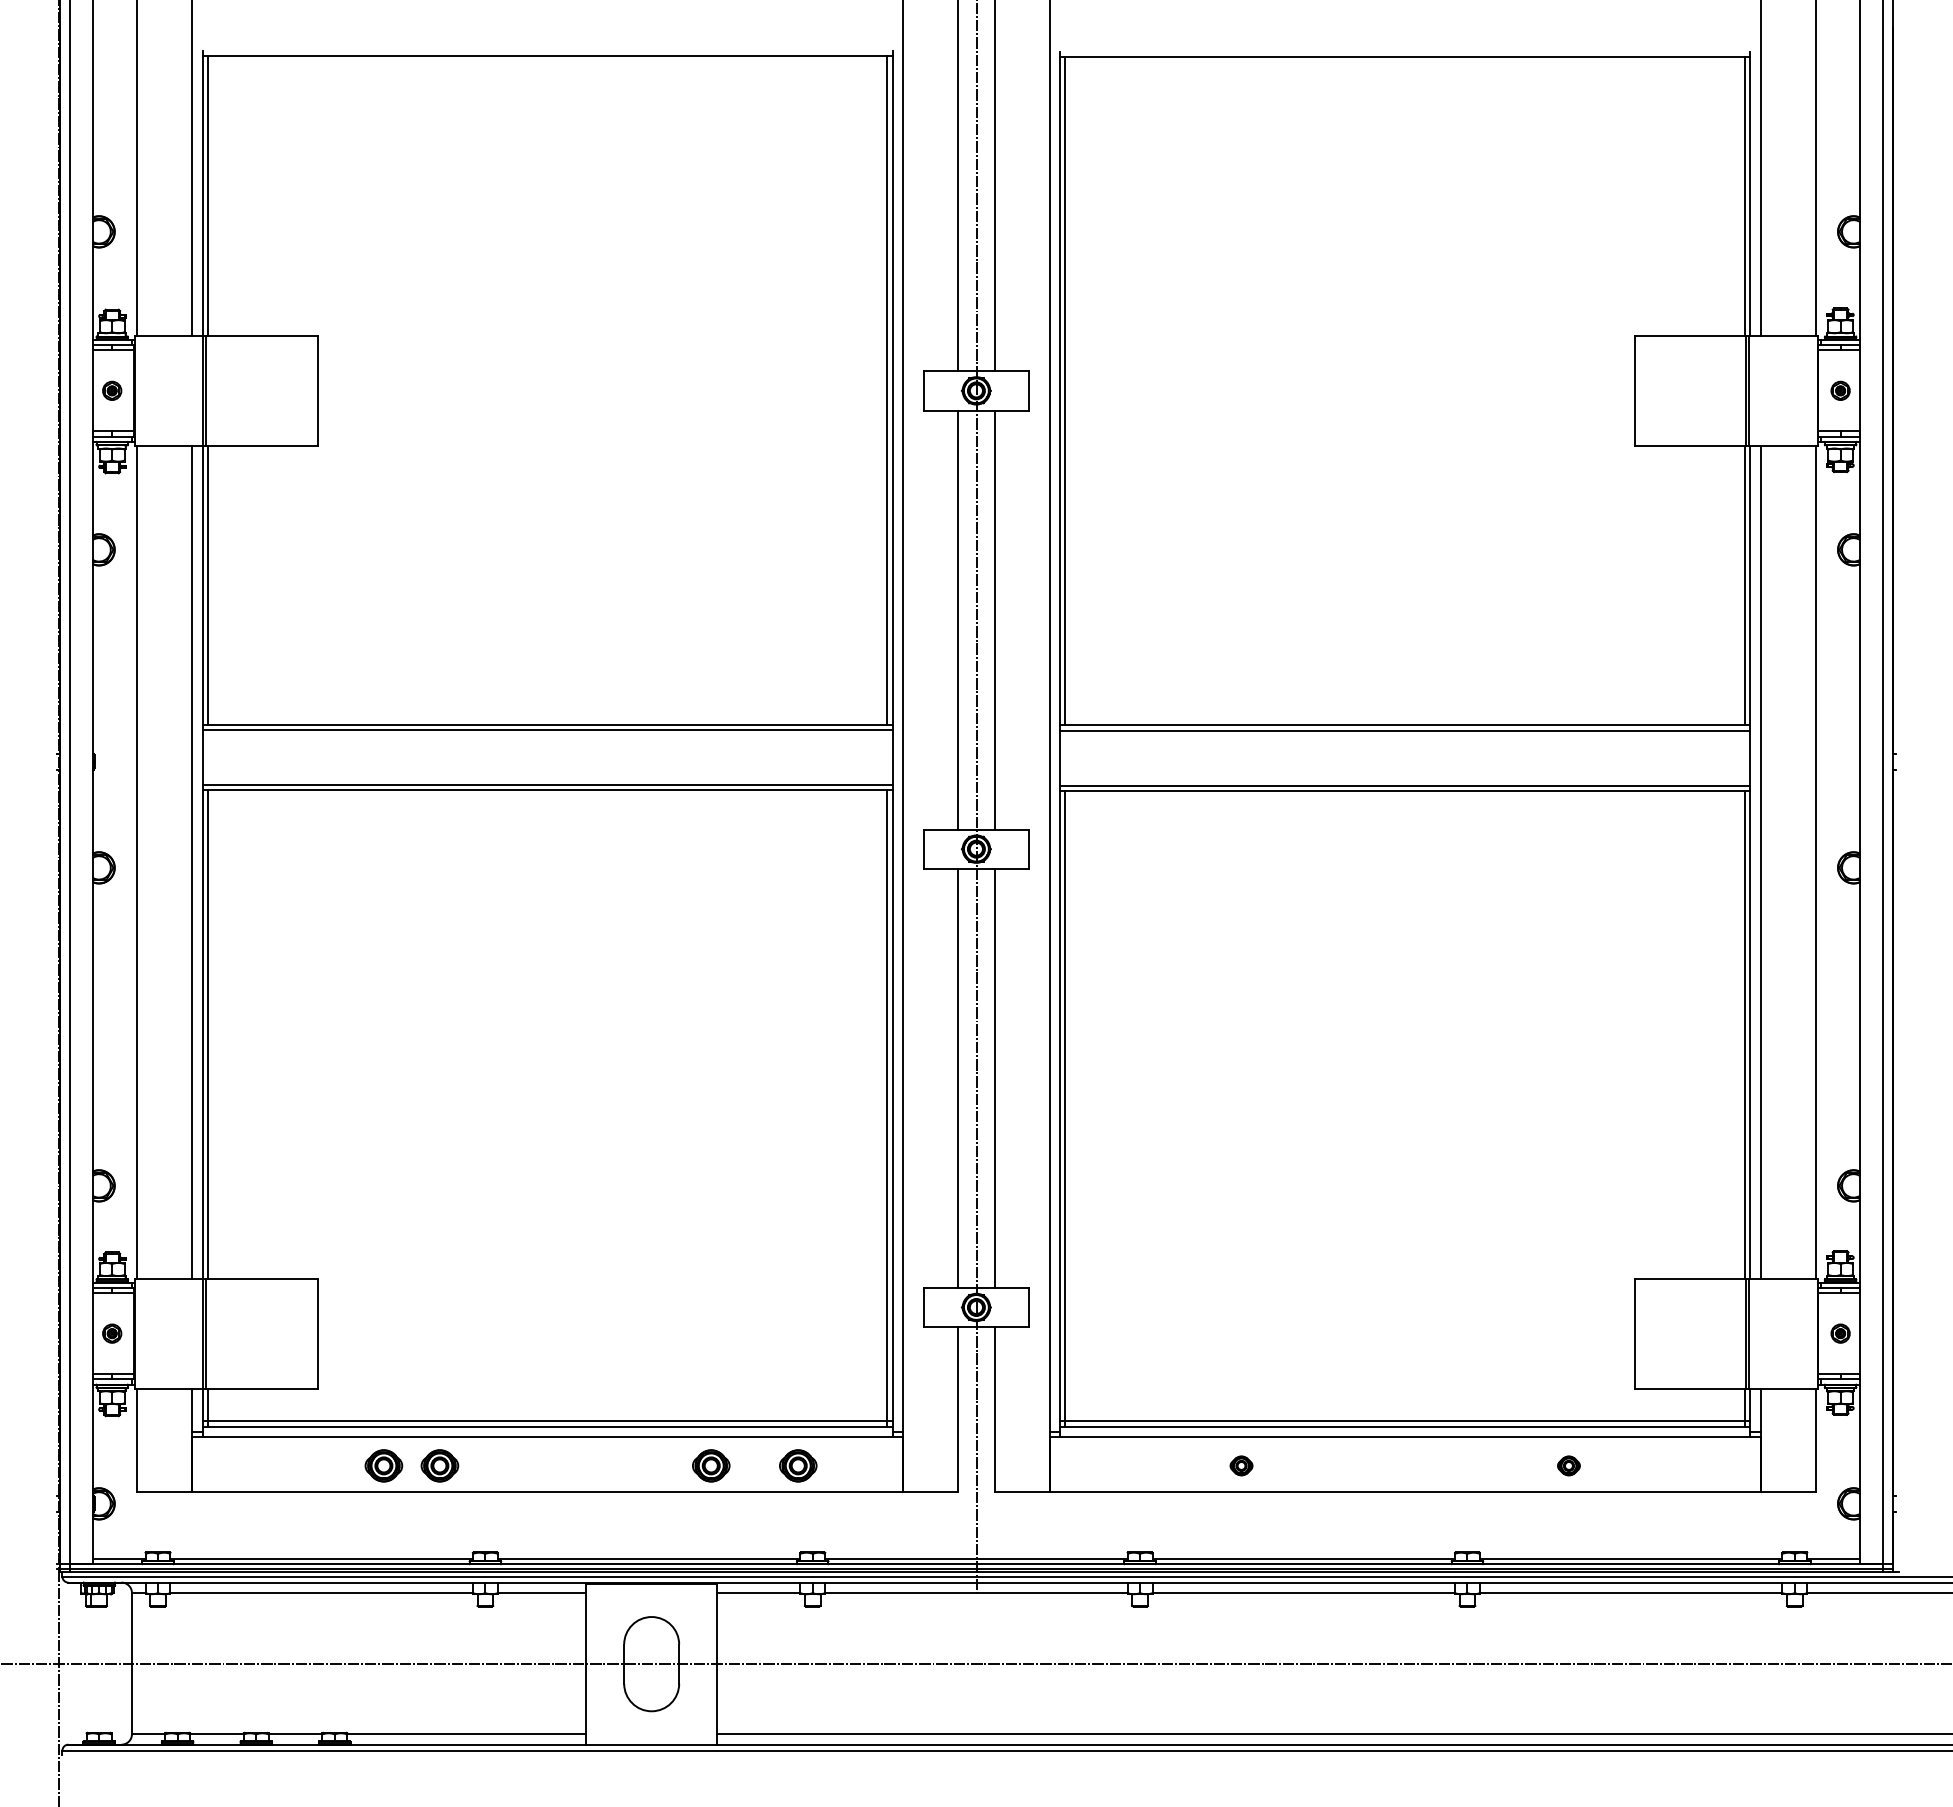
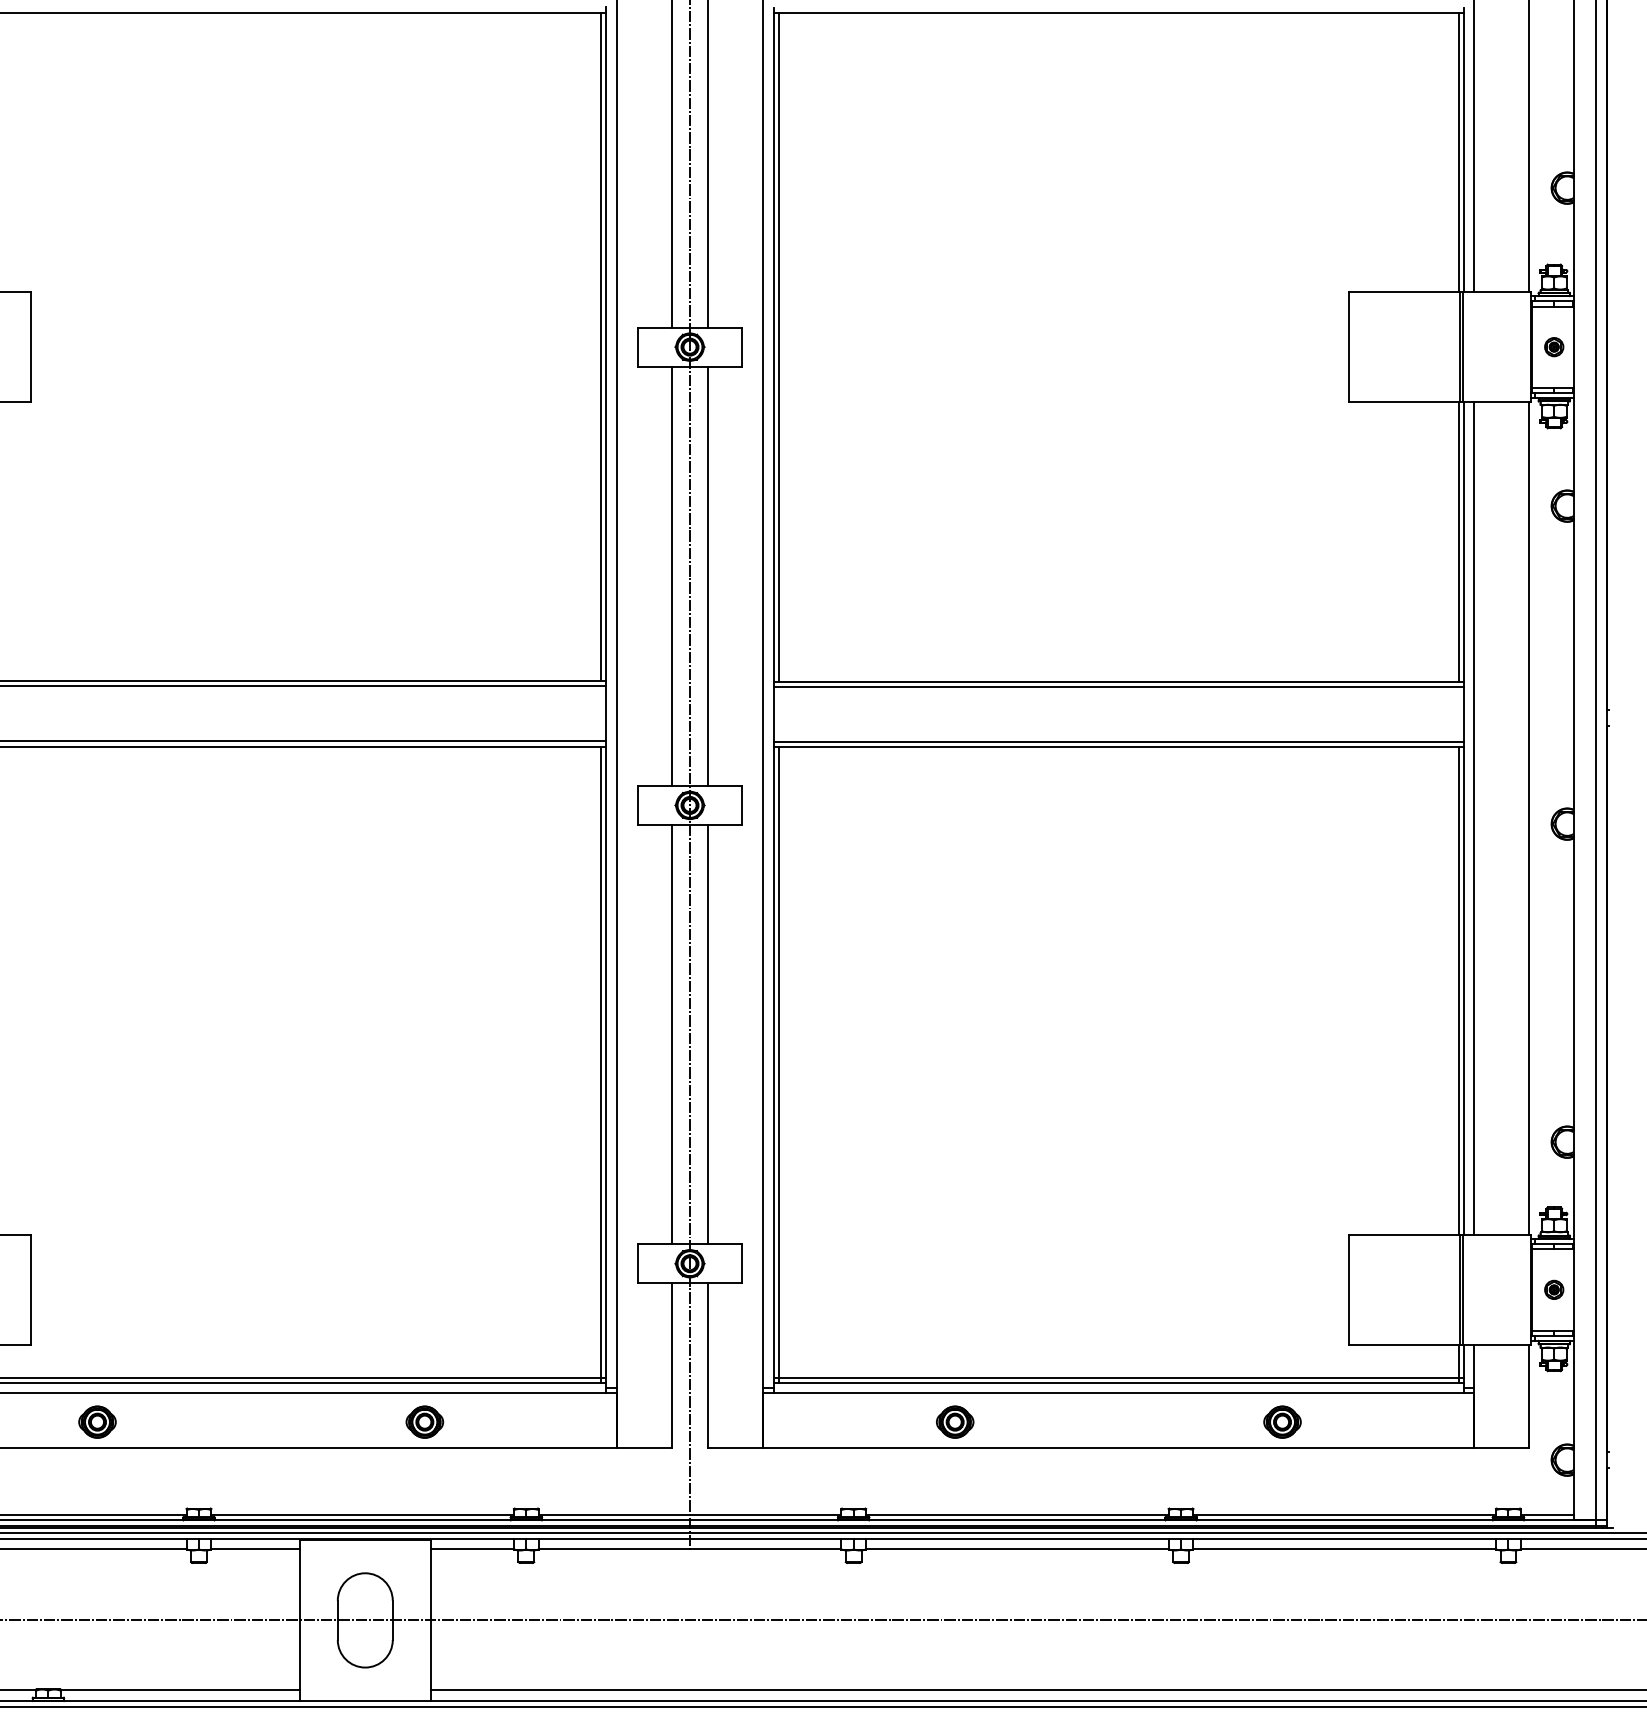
part: (439, 1465) -> (153, 1421), removed
part: (798, 1465) -> (512, 1421), removed
part: (1241, 1465) -> (955, 1421), size x1.67
part: (1568, 1465) -> (1282, 1421), size x1.67

